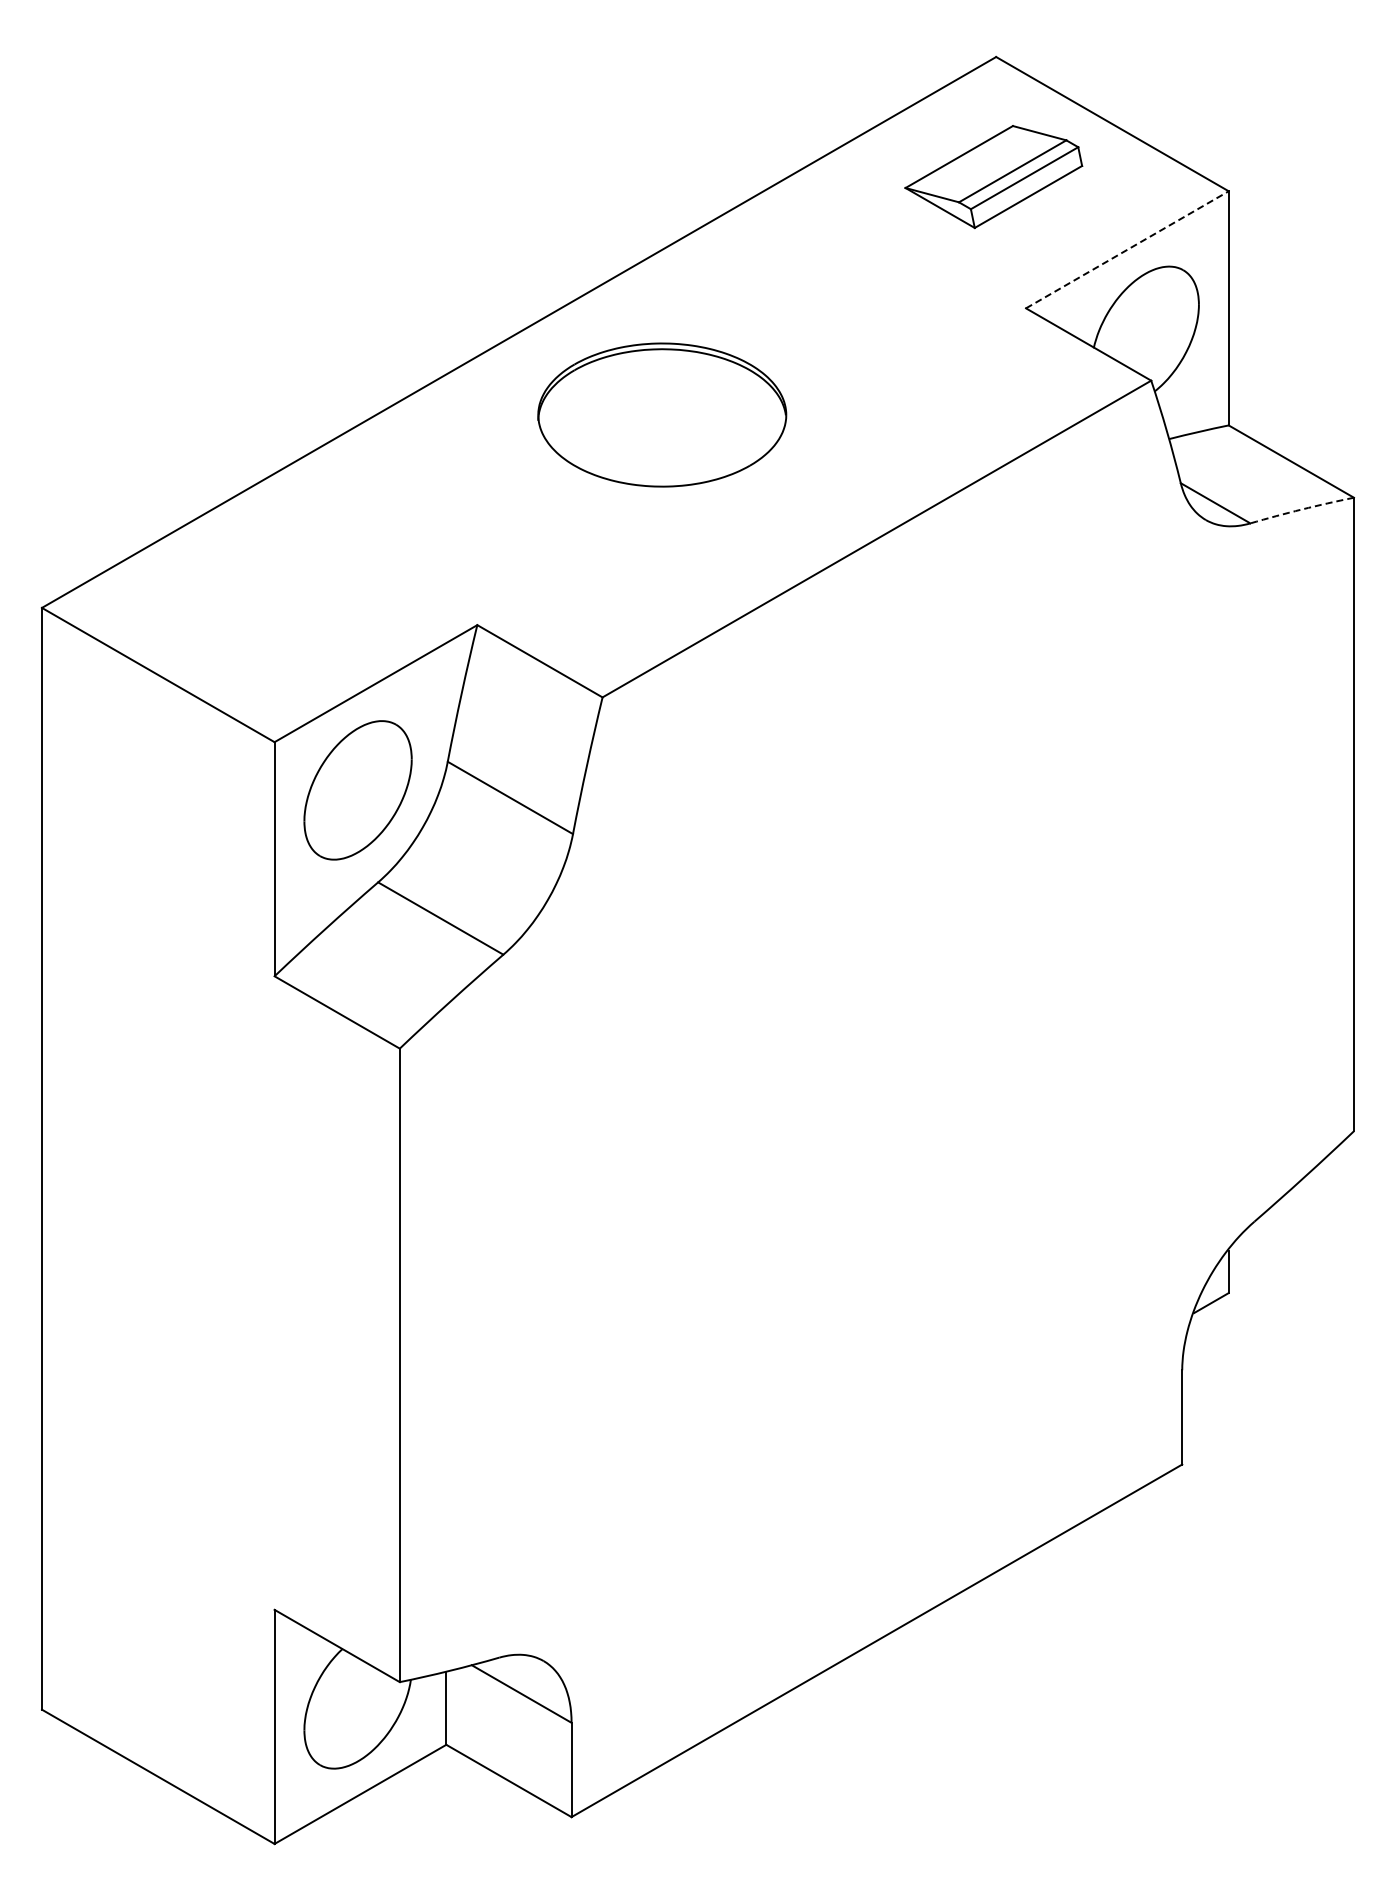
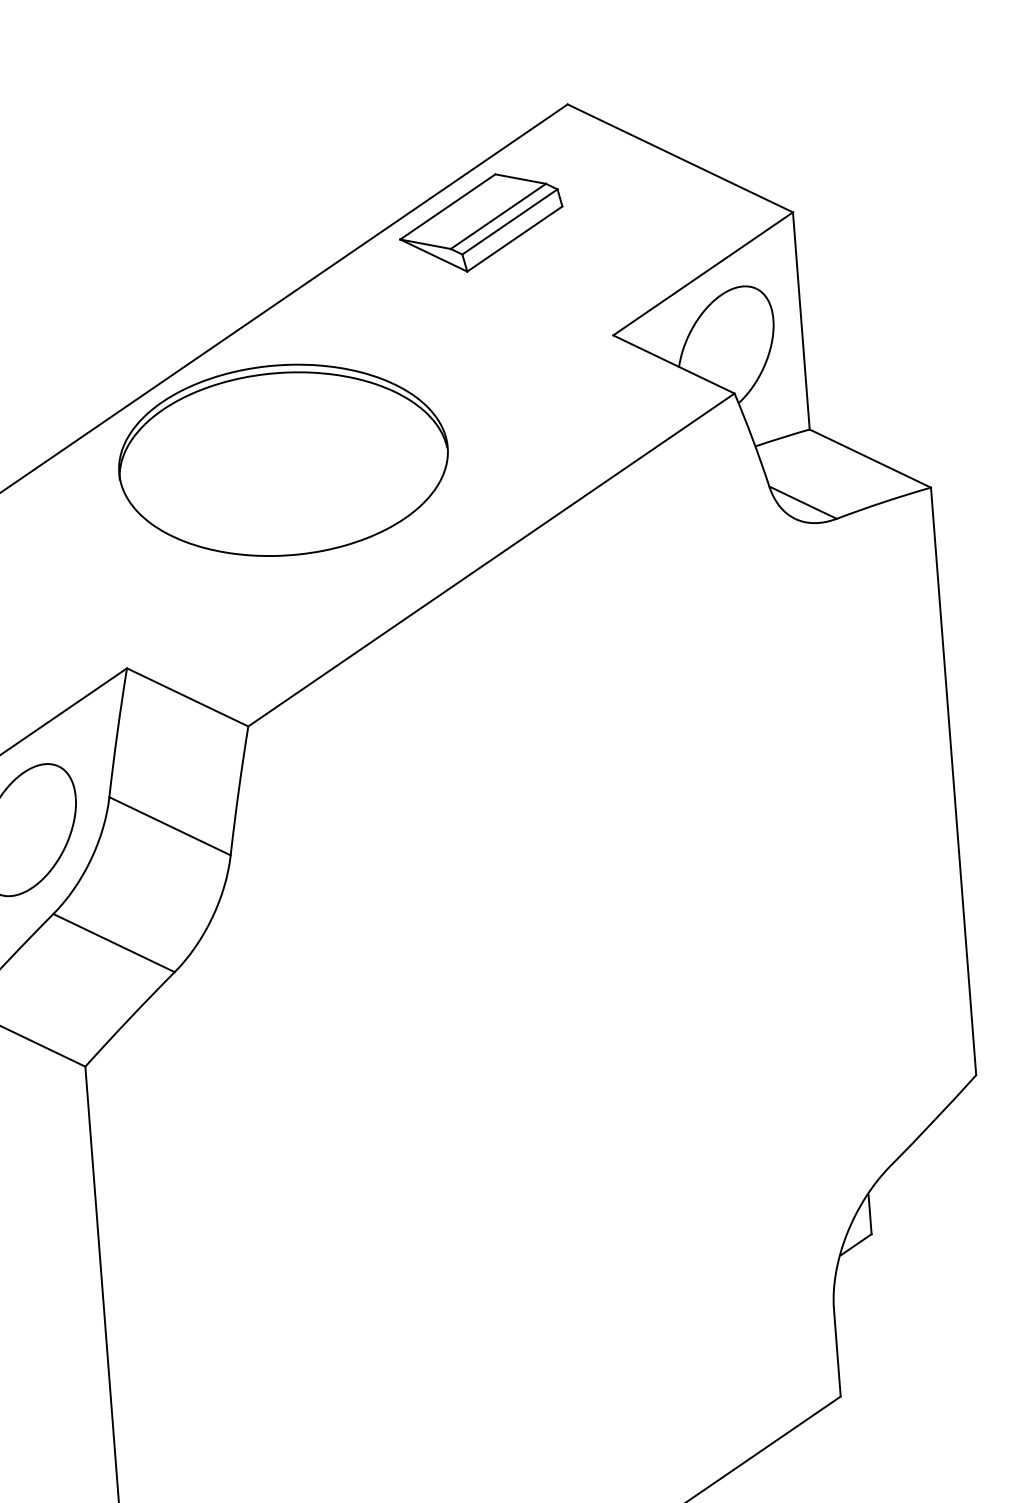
part: (993, 177) -> (481, 223), moved
line: (1127, 249) -> (703, 273), dashed -> solid
part: (662, 414) -> (283, 459), size x1.43
arc: (1301, 509) -> (883, 502), dashed -> solid

